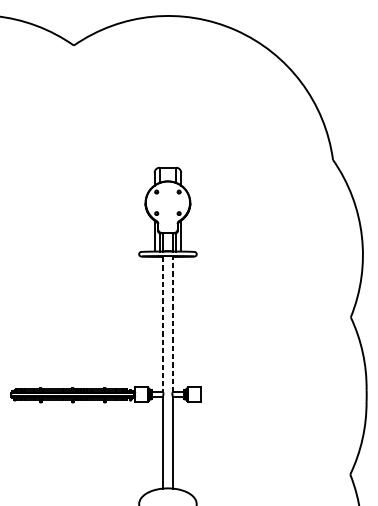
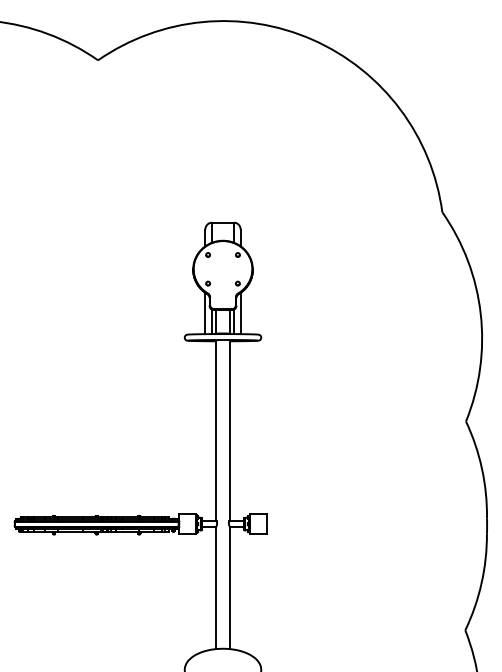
line: (163, 324) -> (216, 431), dashed -> solid
line: (172, 324) -> (229, 431), dashed -> solid

